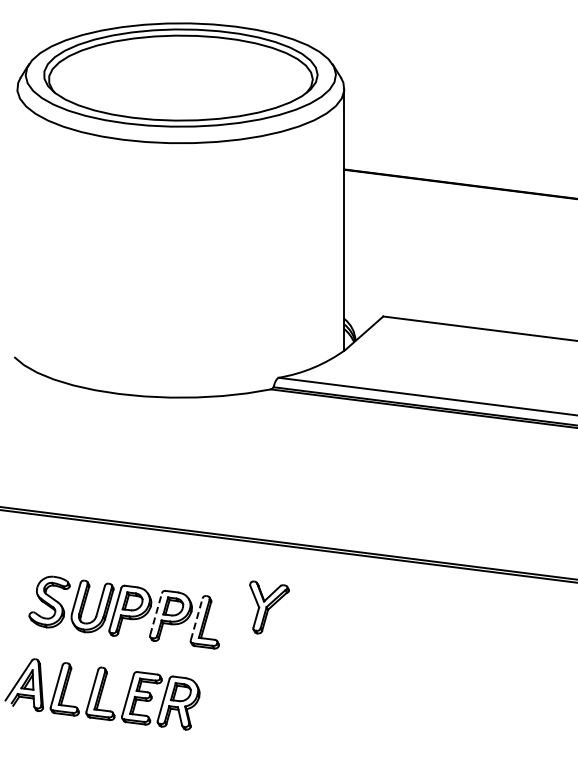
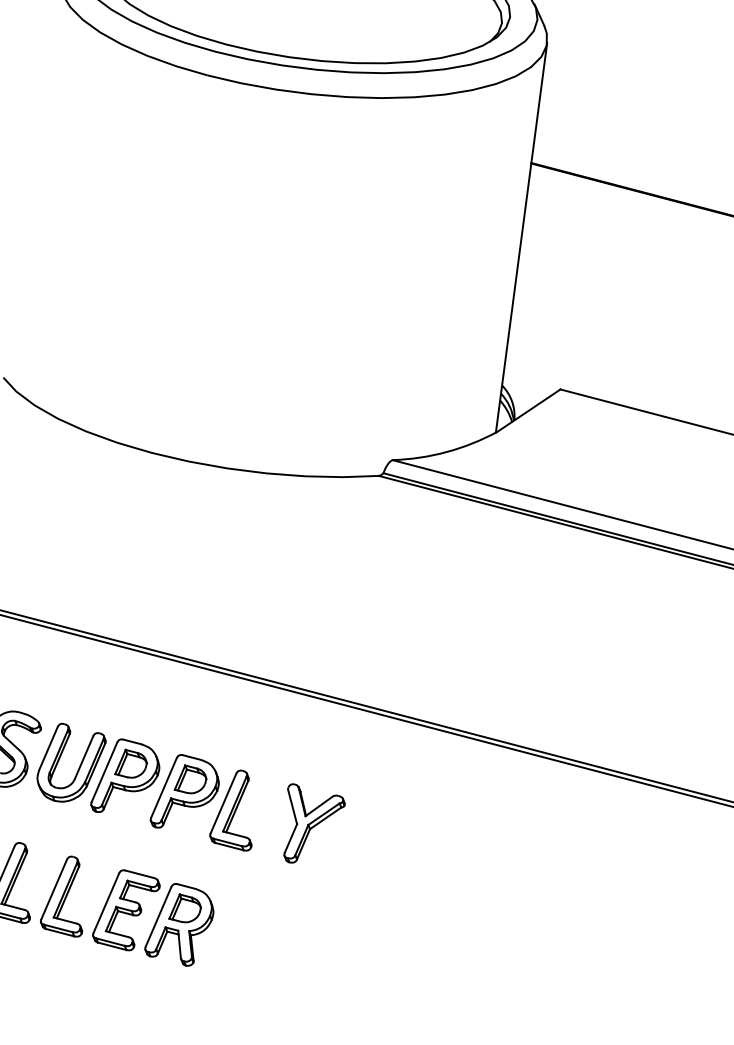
part: (269, 607) -> (312, 826), moved
line: (156, 614) -> (164, 788), dashed -> solid
line: (196, 619) -> (223, 803), dashed -> solid

